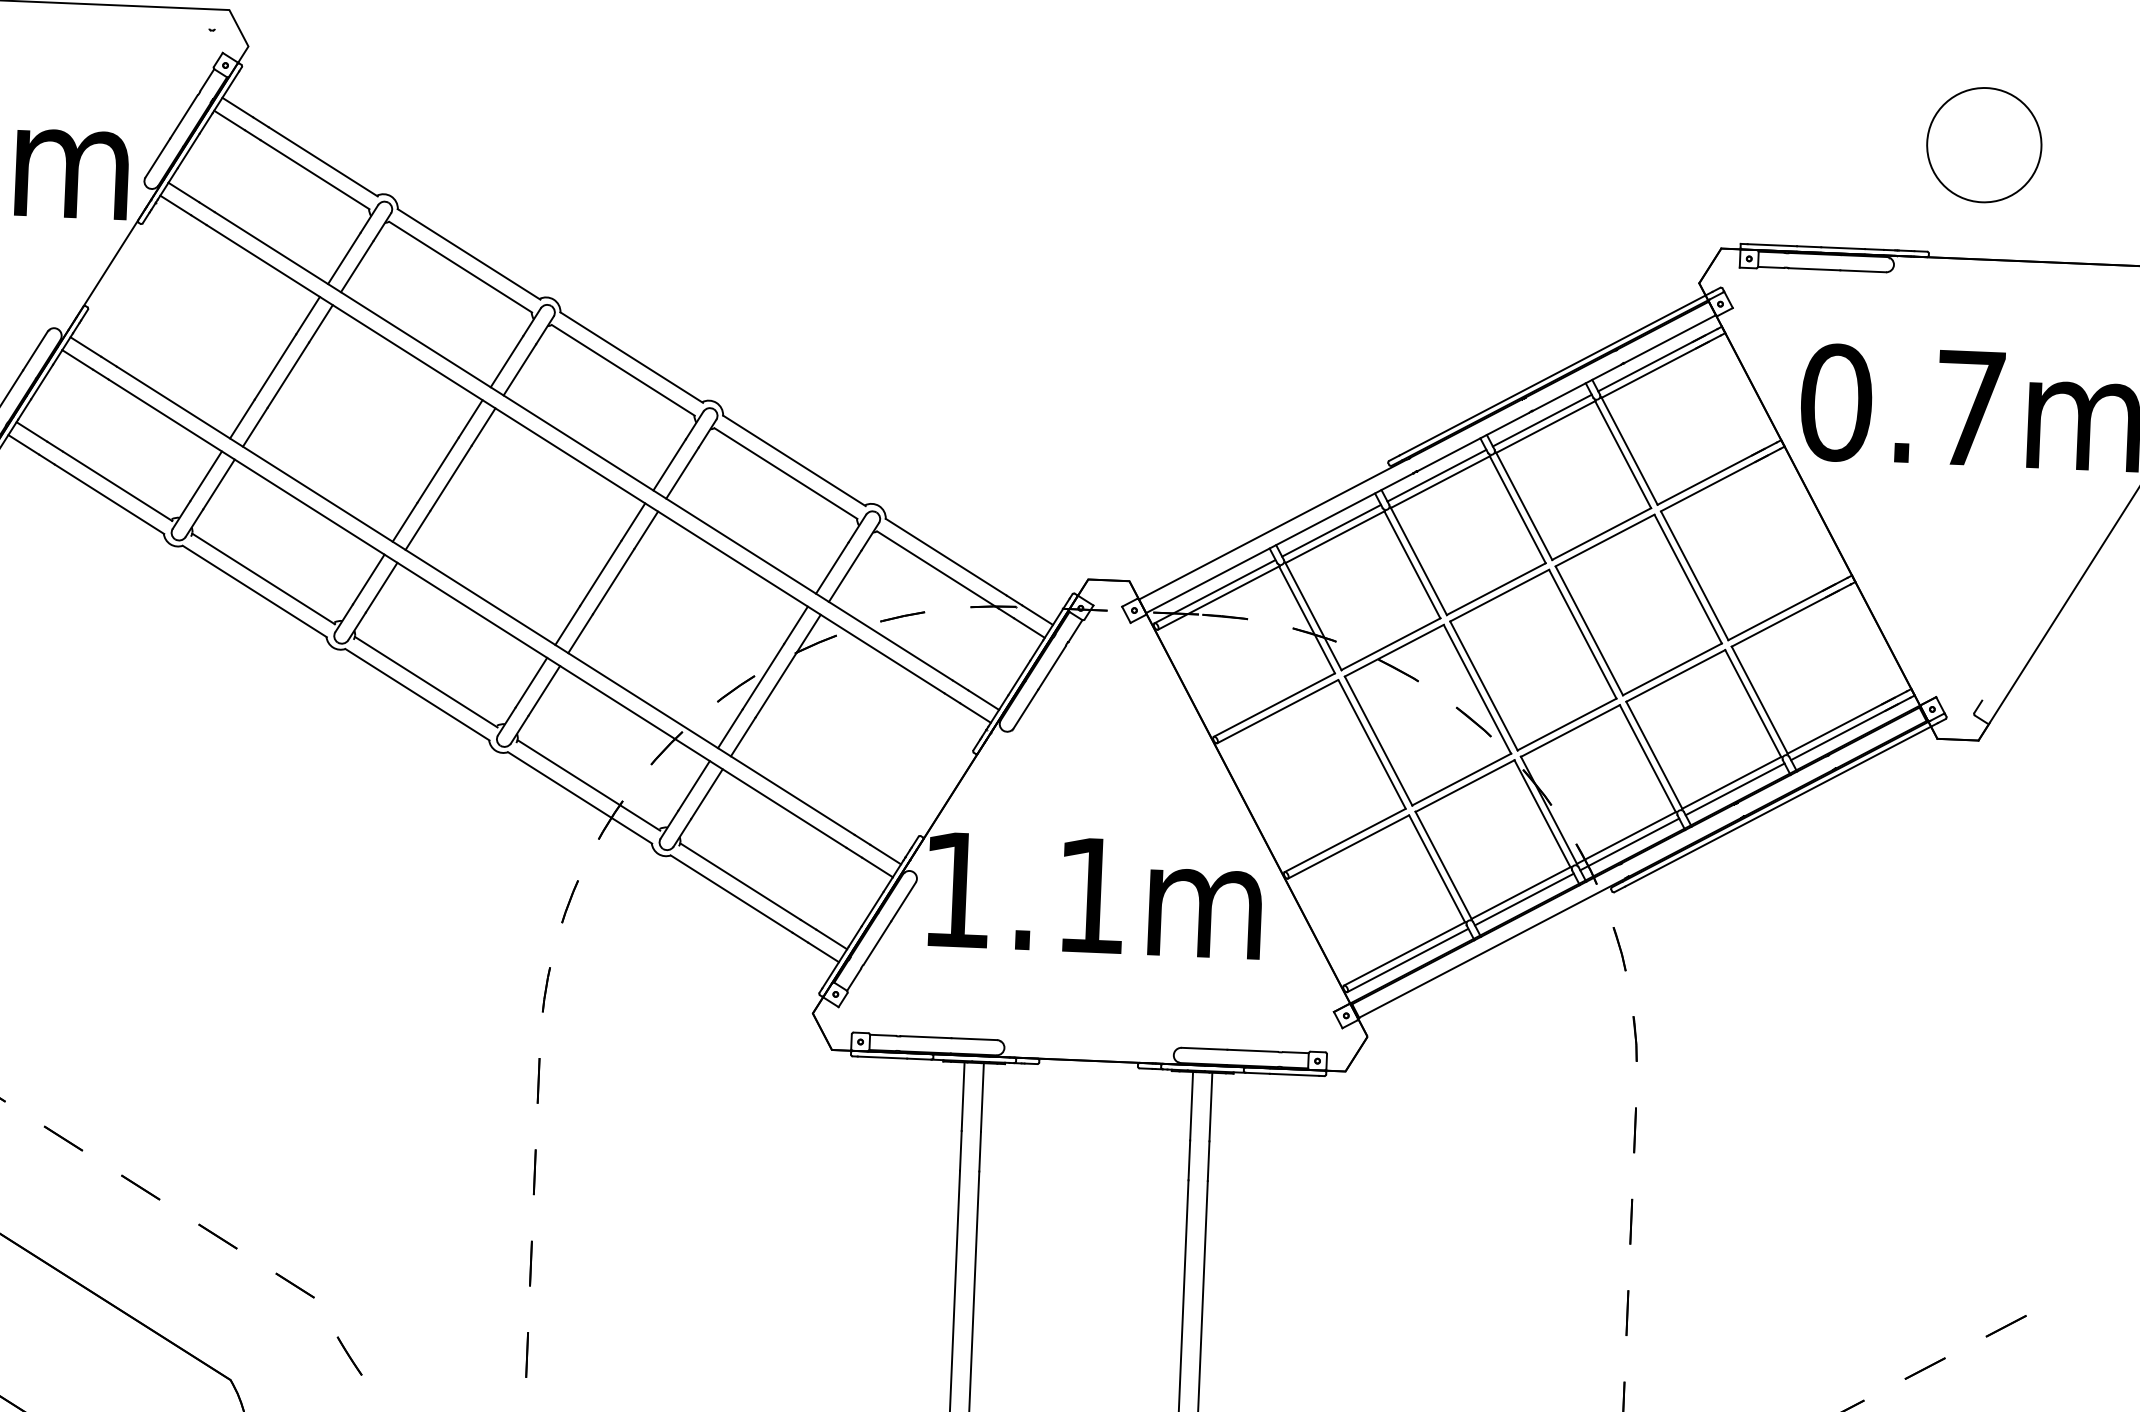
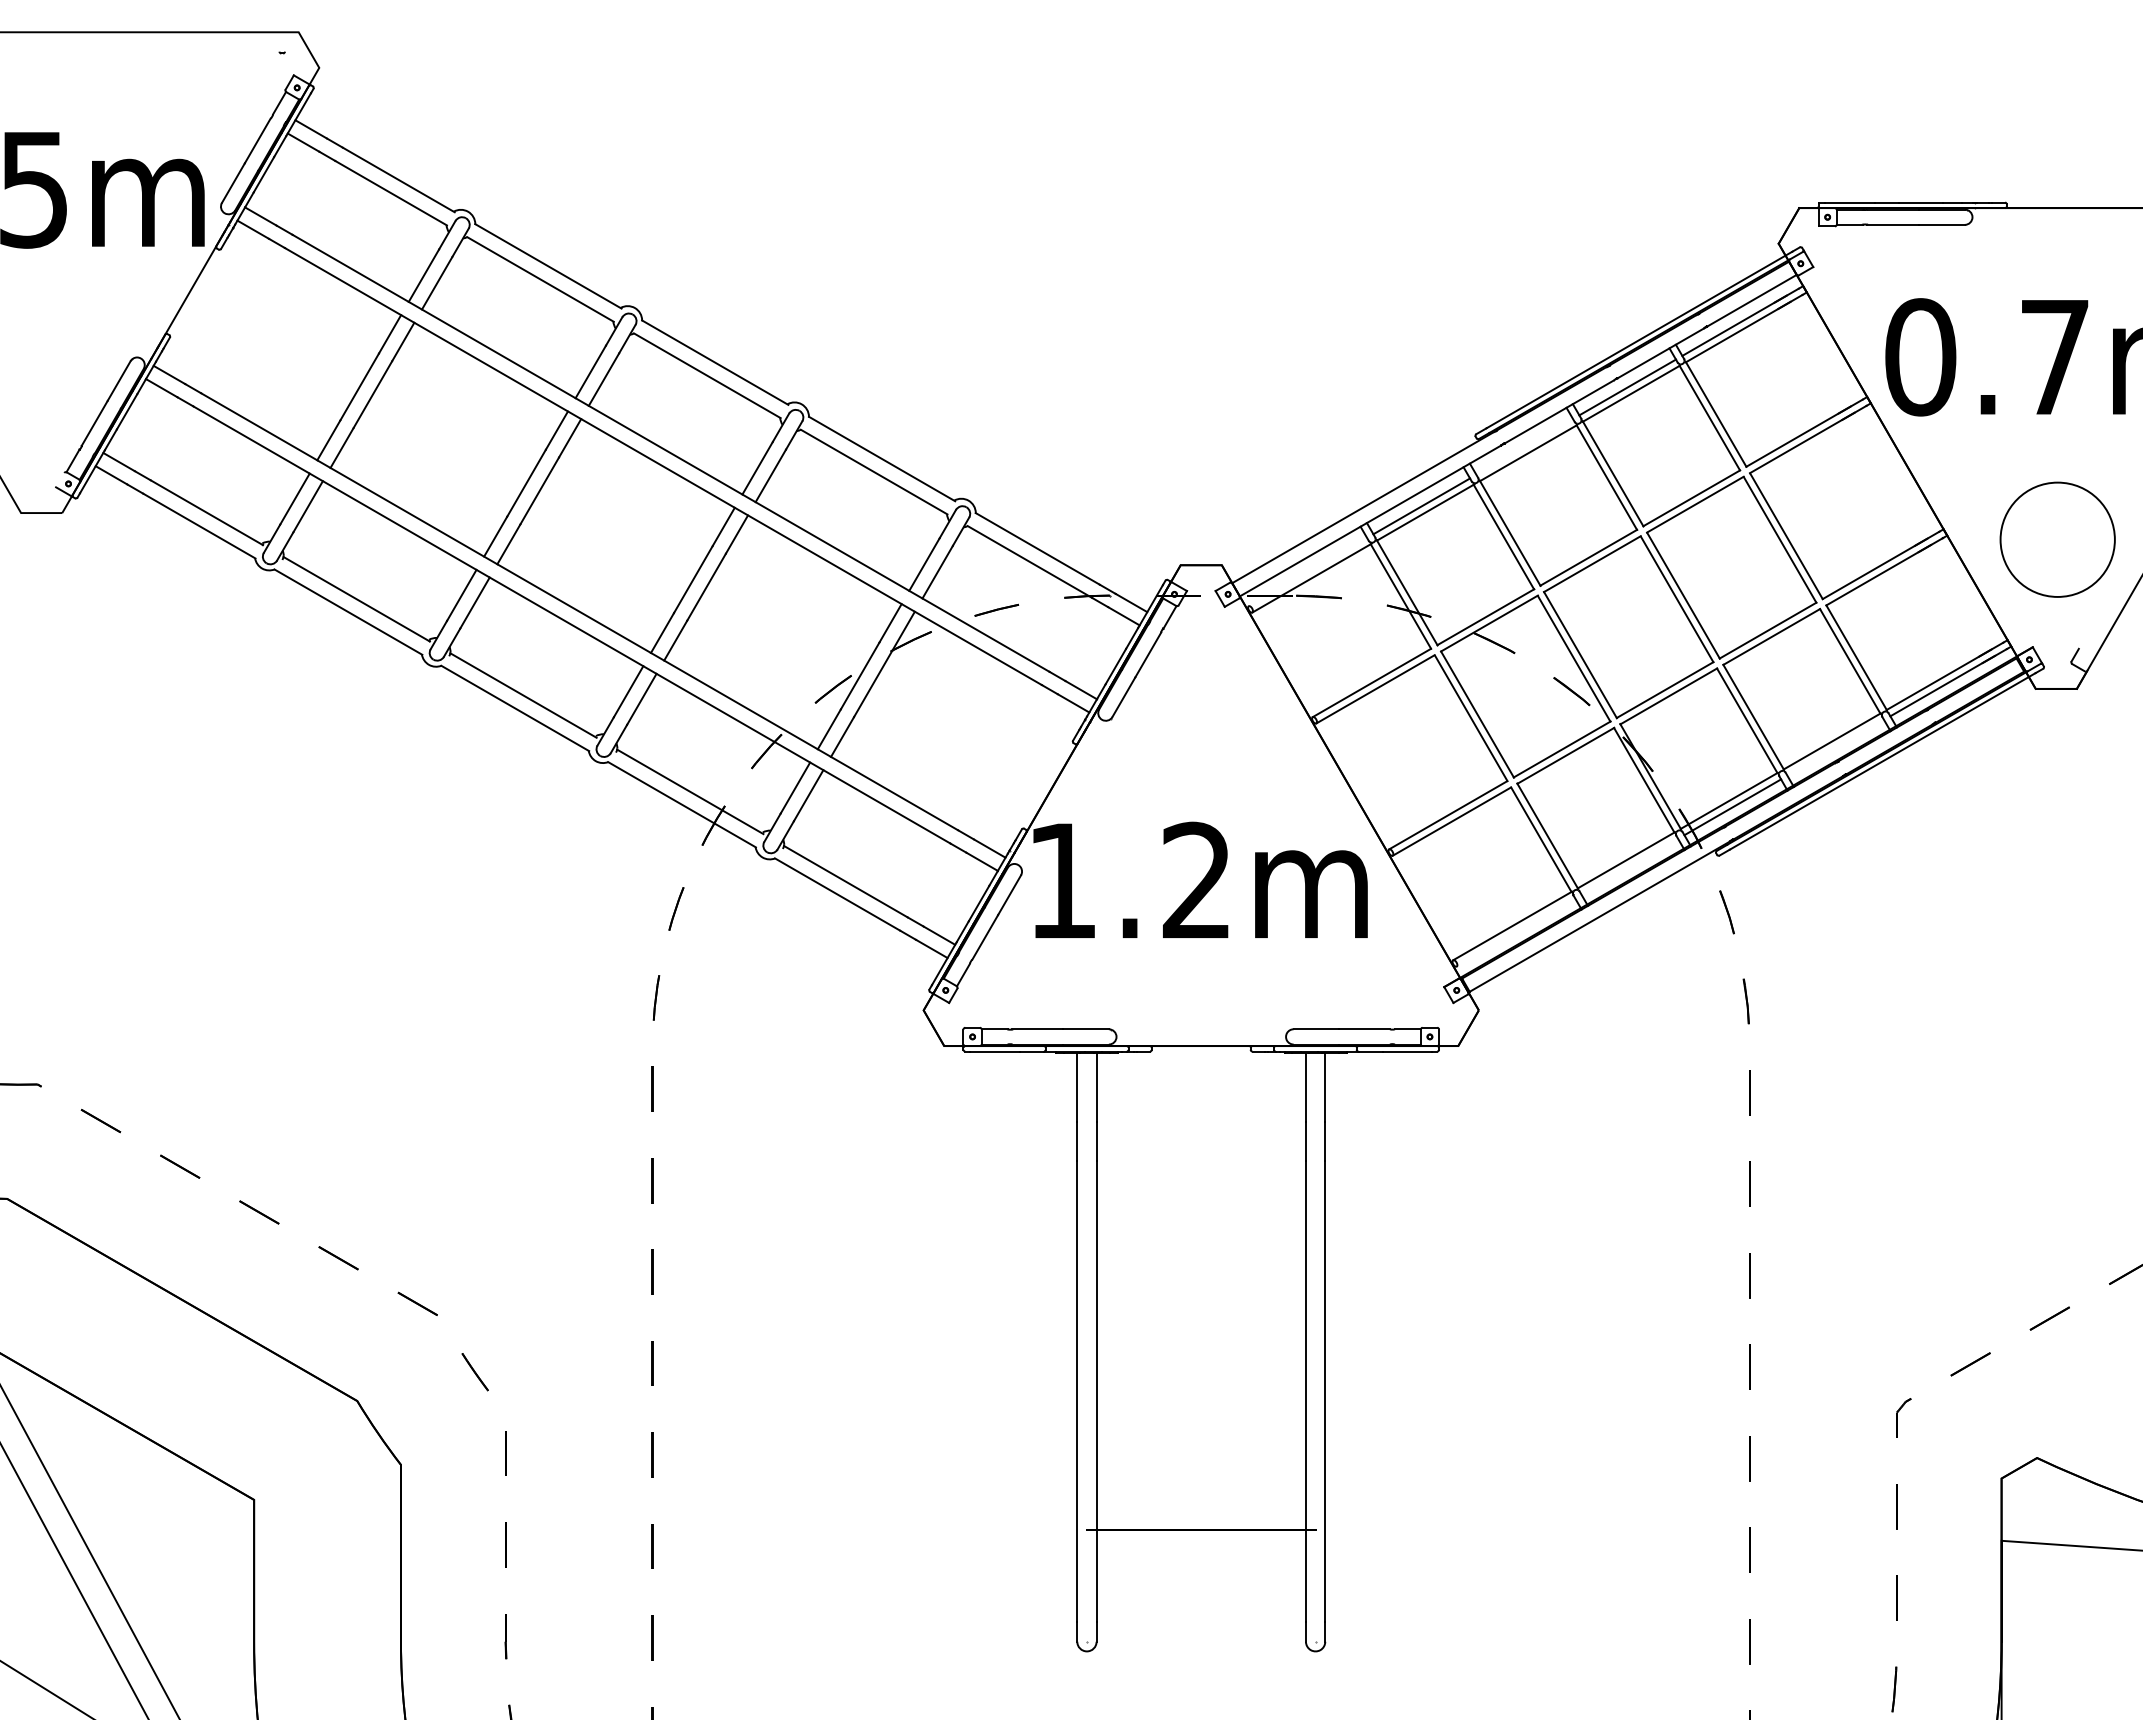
circle: (1984, 144) -> (2057, 539), moved
line: (1436, 475) -> (1524, 446), removed
line: (1214, 592) -> (1307, 572), removed
line: (1734, 789) -> (1835, 747), removed
text: (1090, 894) -> (1196, 879), 1.1m -> 1.2m
line: (1524, 899) -> (1629, 866), removed
line: (1407, 960) -> (1515, 932), removed

